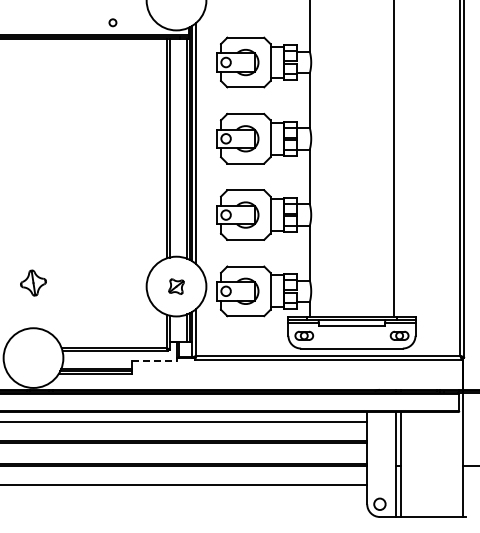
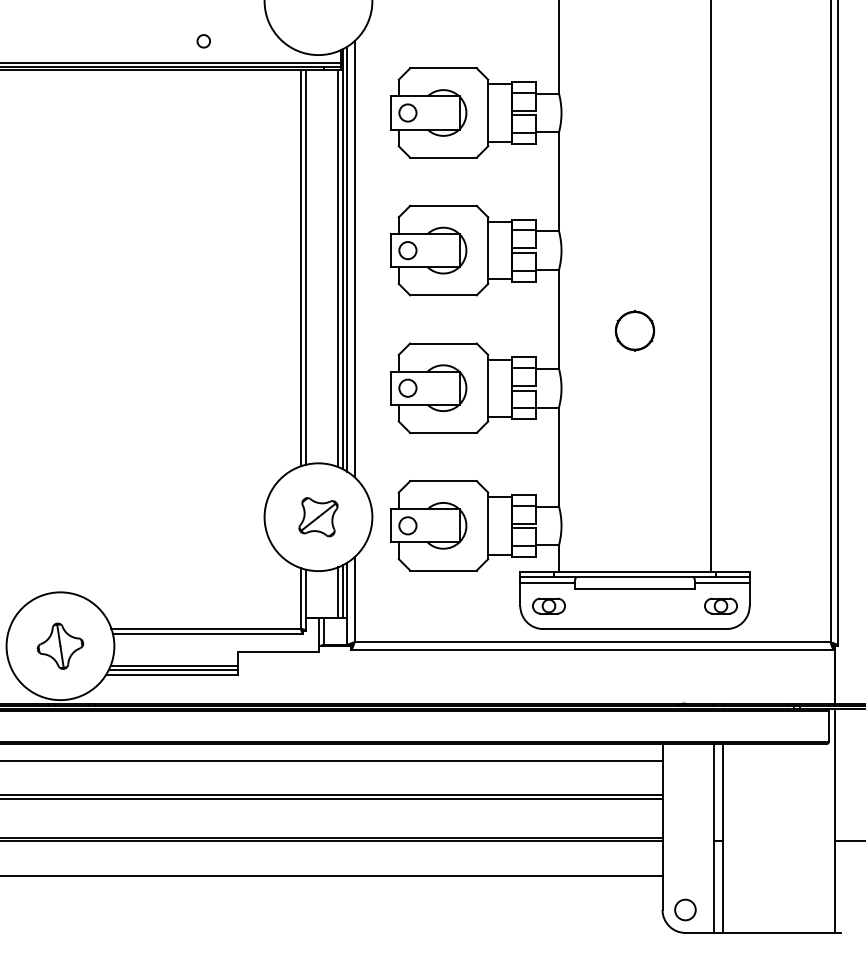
part: (351, 183) -> (634, 331), added
part: (33, 282) -> (60, 645), moved
part: (176, 286) -> (318, 517), size x1.43
line: (154, 361) -> (278, 652), dashed -> solid

